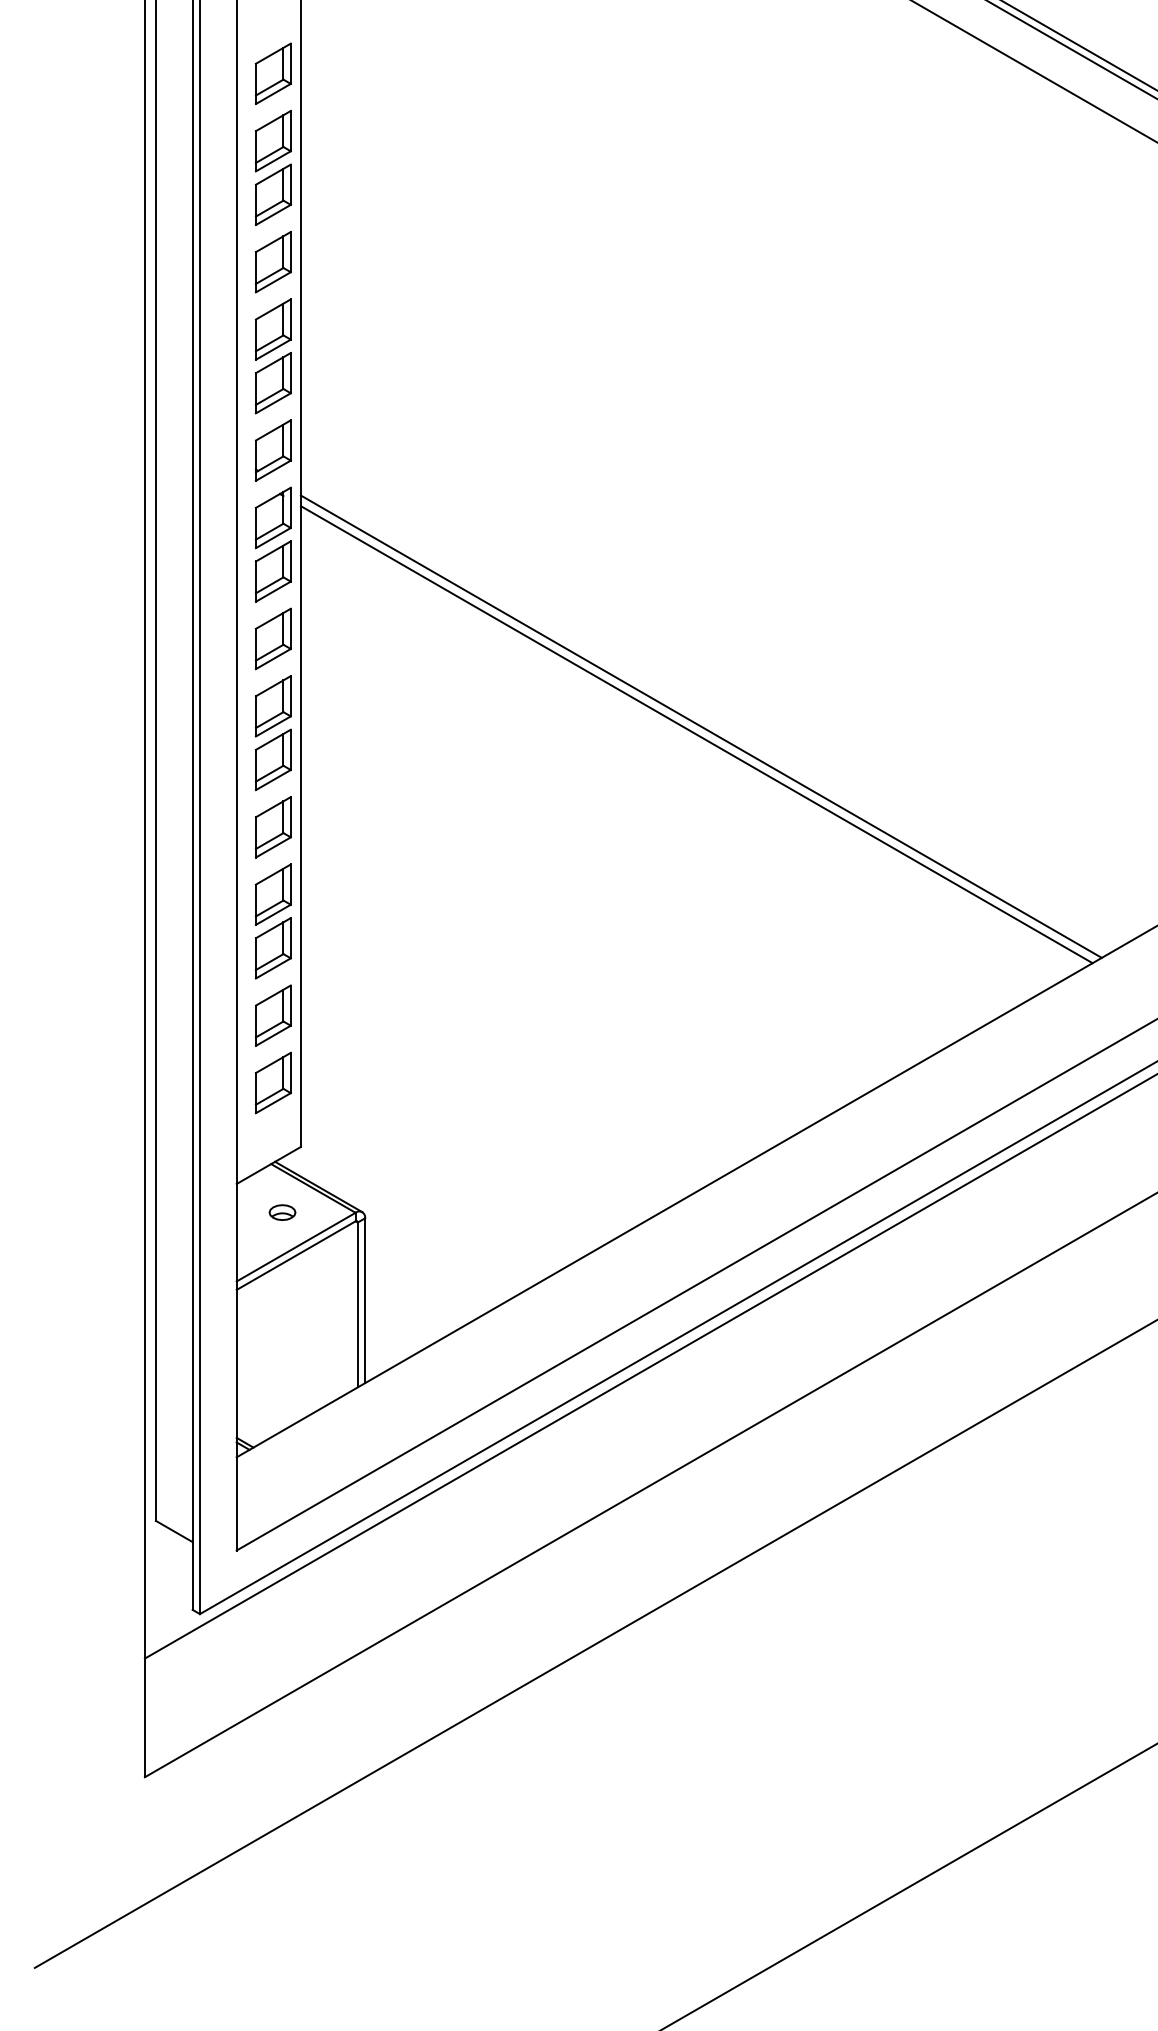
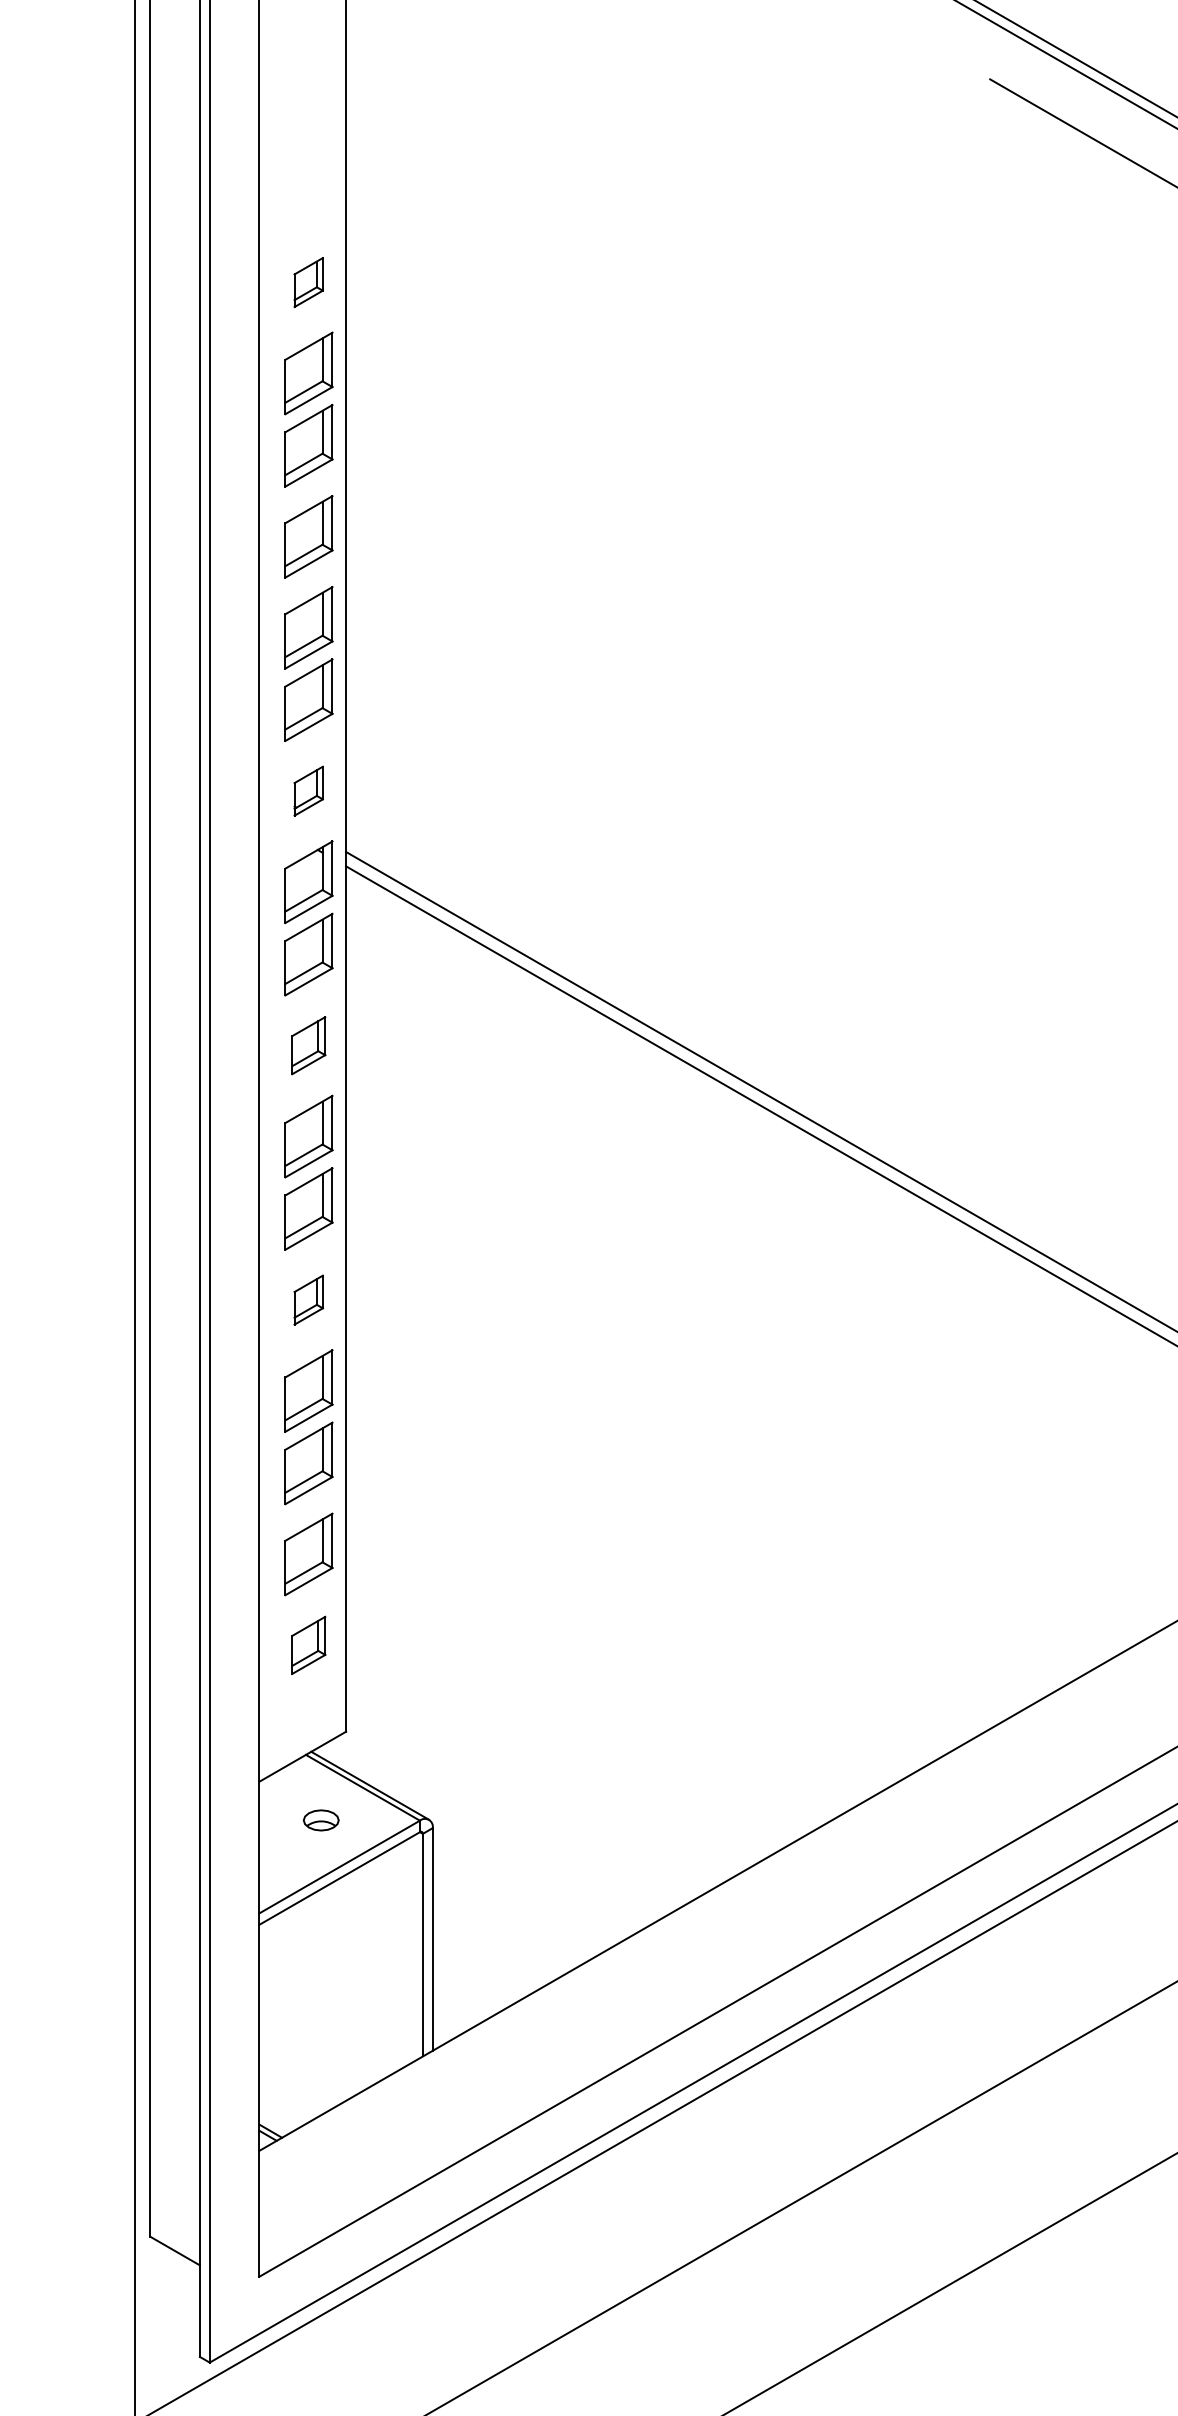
part: (272, 73) -> (307, 282), size x0.6
part: (272, 450) -> (307, 791), size x0.6
part: (272, 638) -> (307, 1045), size x0.7
part: (272, 827) -> (307, 1300), size x0.6
part: (272, 1082) -> (307, 1644), size x0.7

